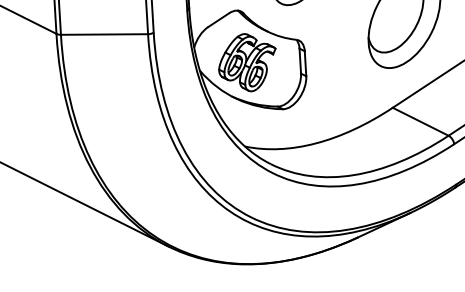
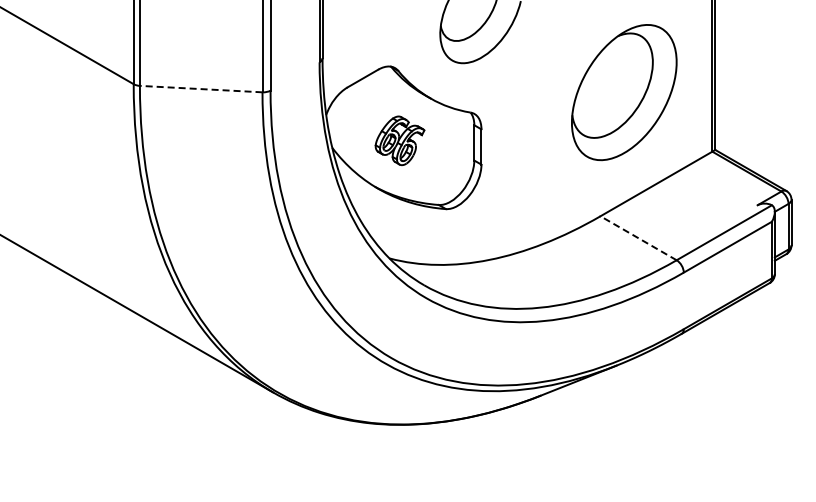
line: (104, 34) -> (200, 89), solid -> dashed
part: (247, 62) -> (399, 140), size x0.6
line: (420, 121) -> (638, 238), solid -> dashed

